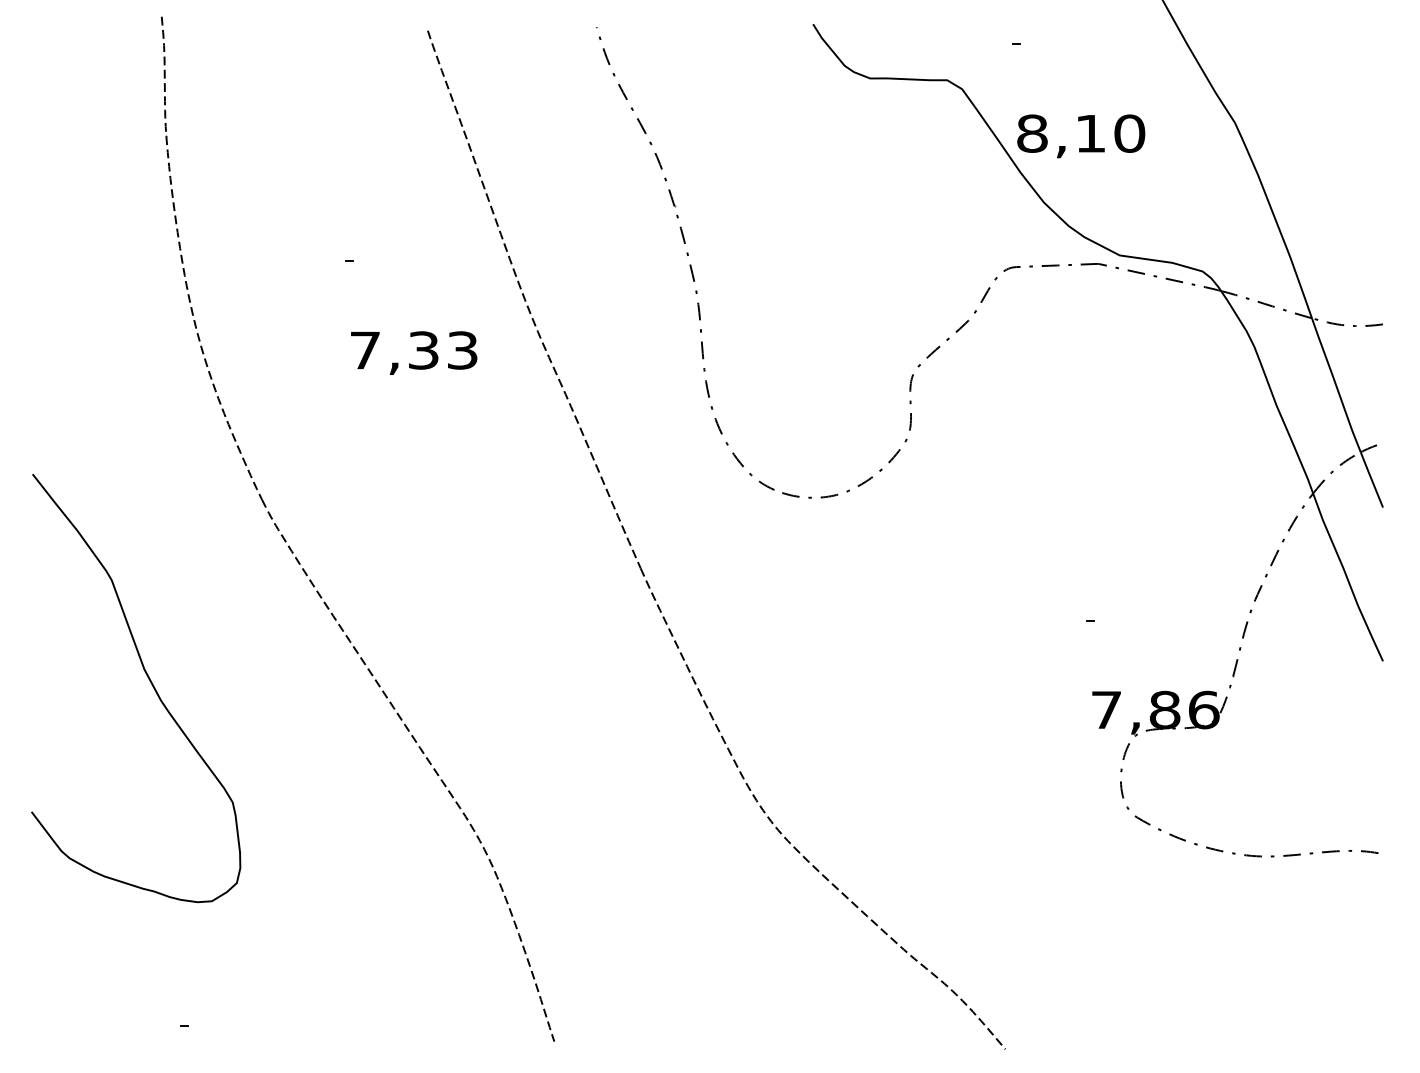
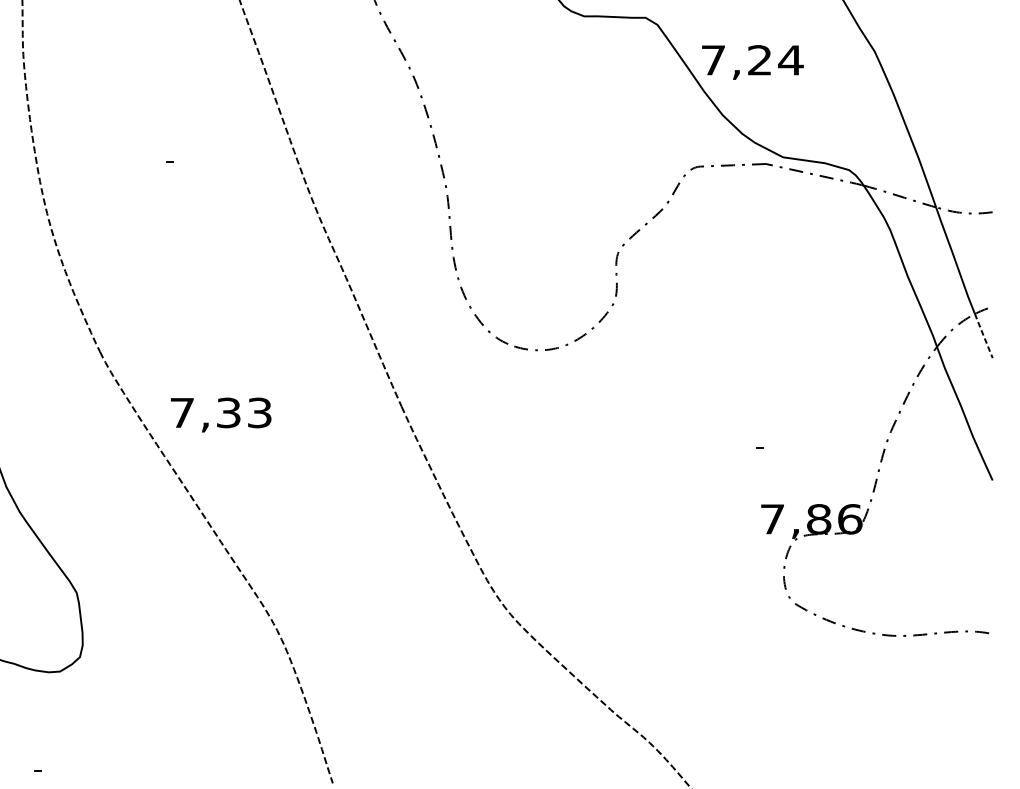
text: (1081, 133) -> (752, 60), 8,10 -> 7,24
text: (414, 352) -> (221, 414), moved
line: (1371, 479) -> (983, 335), solid -> dashed

